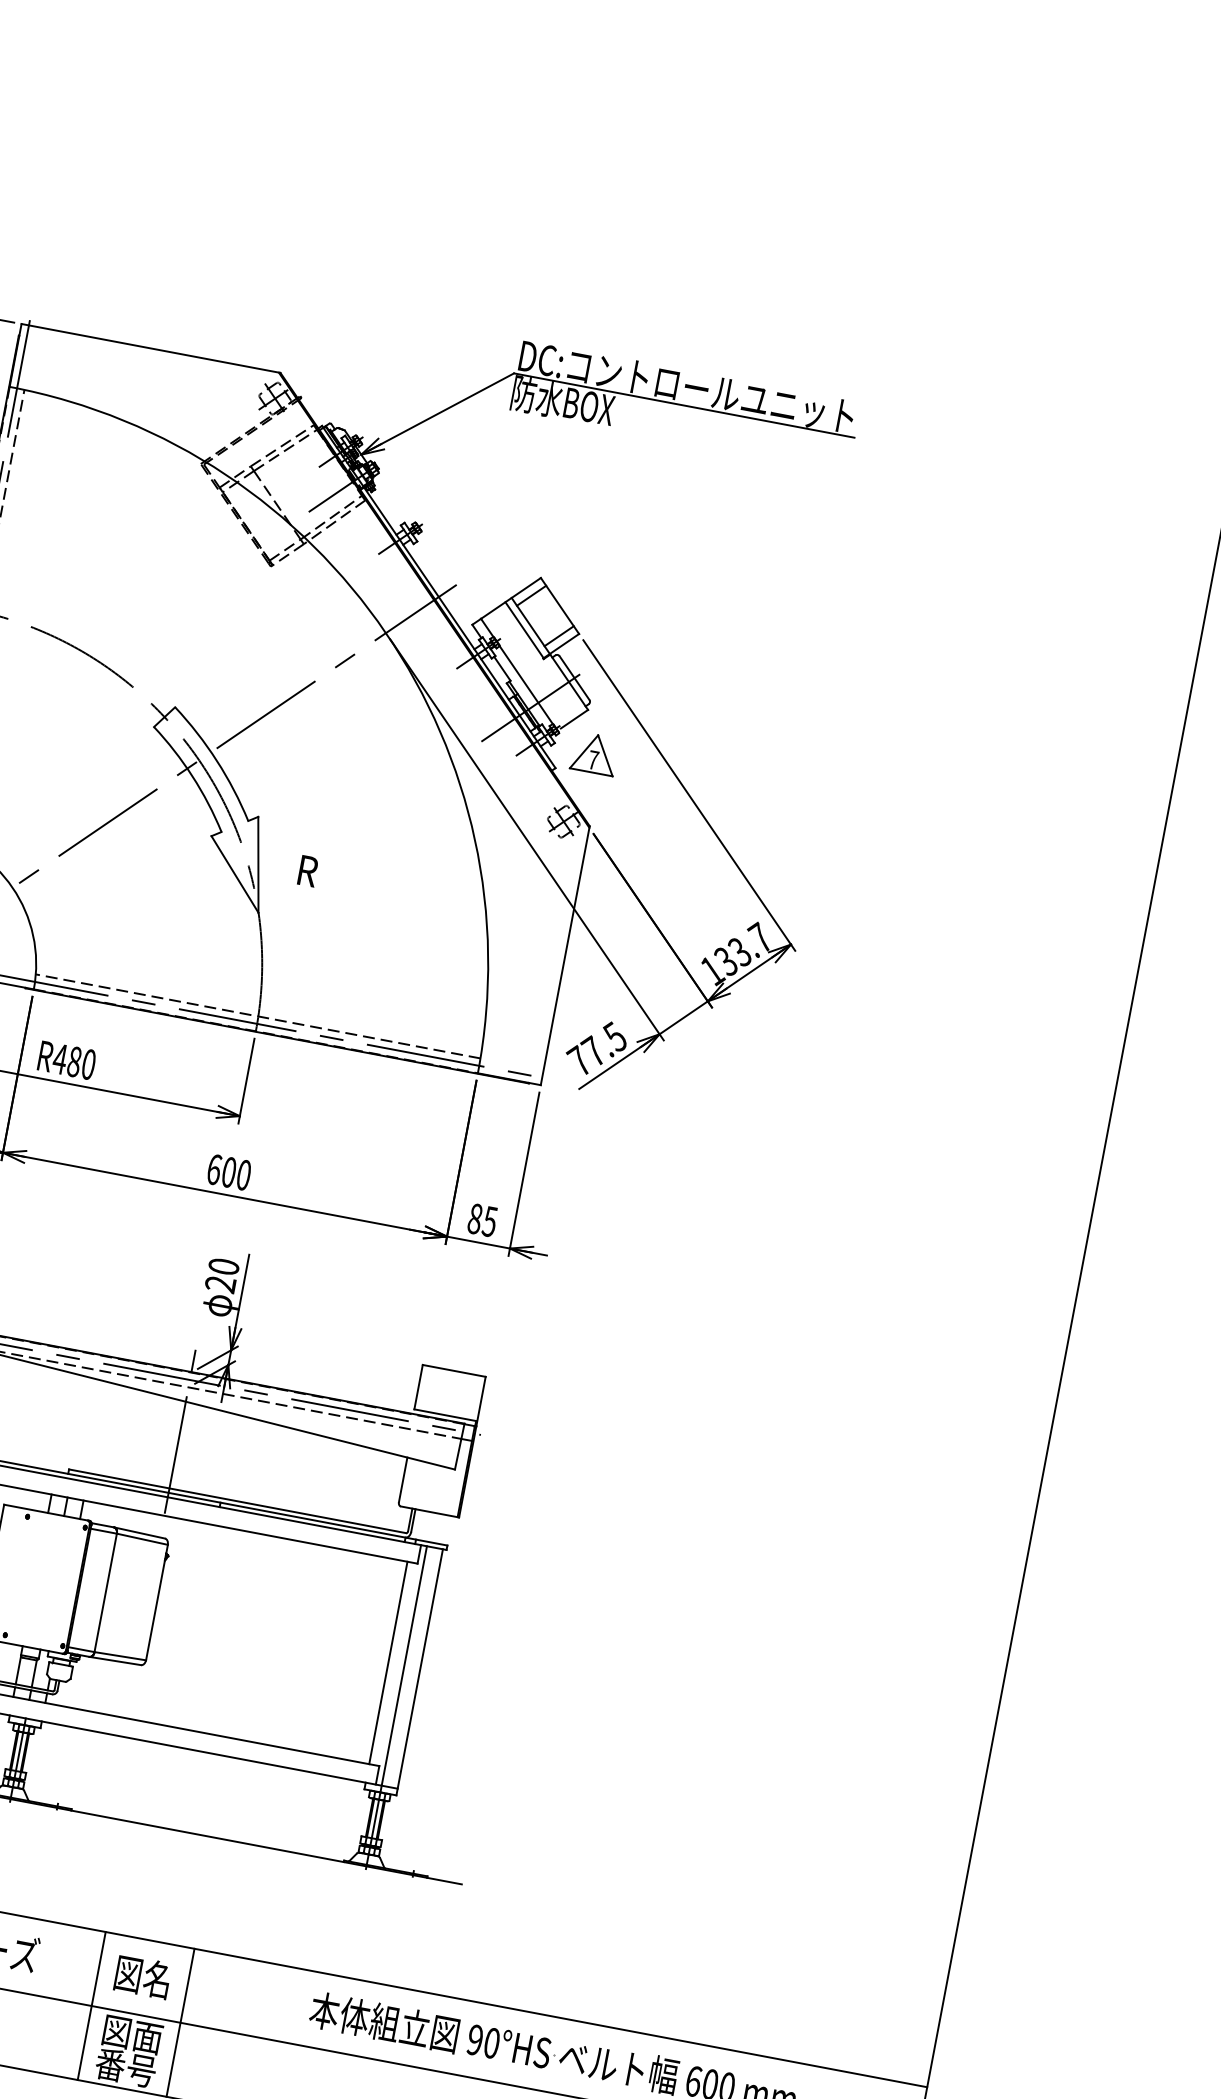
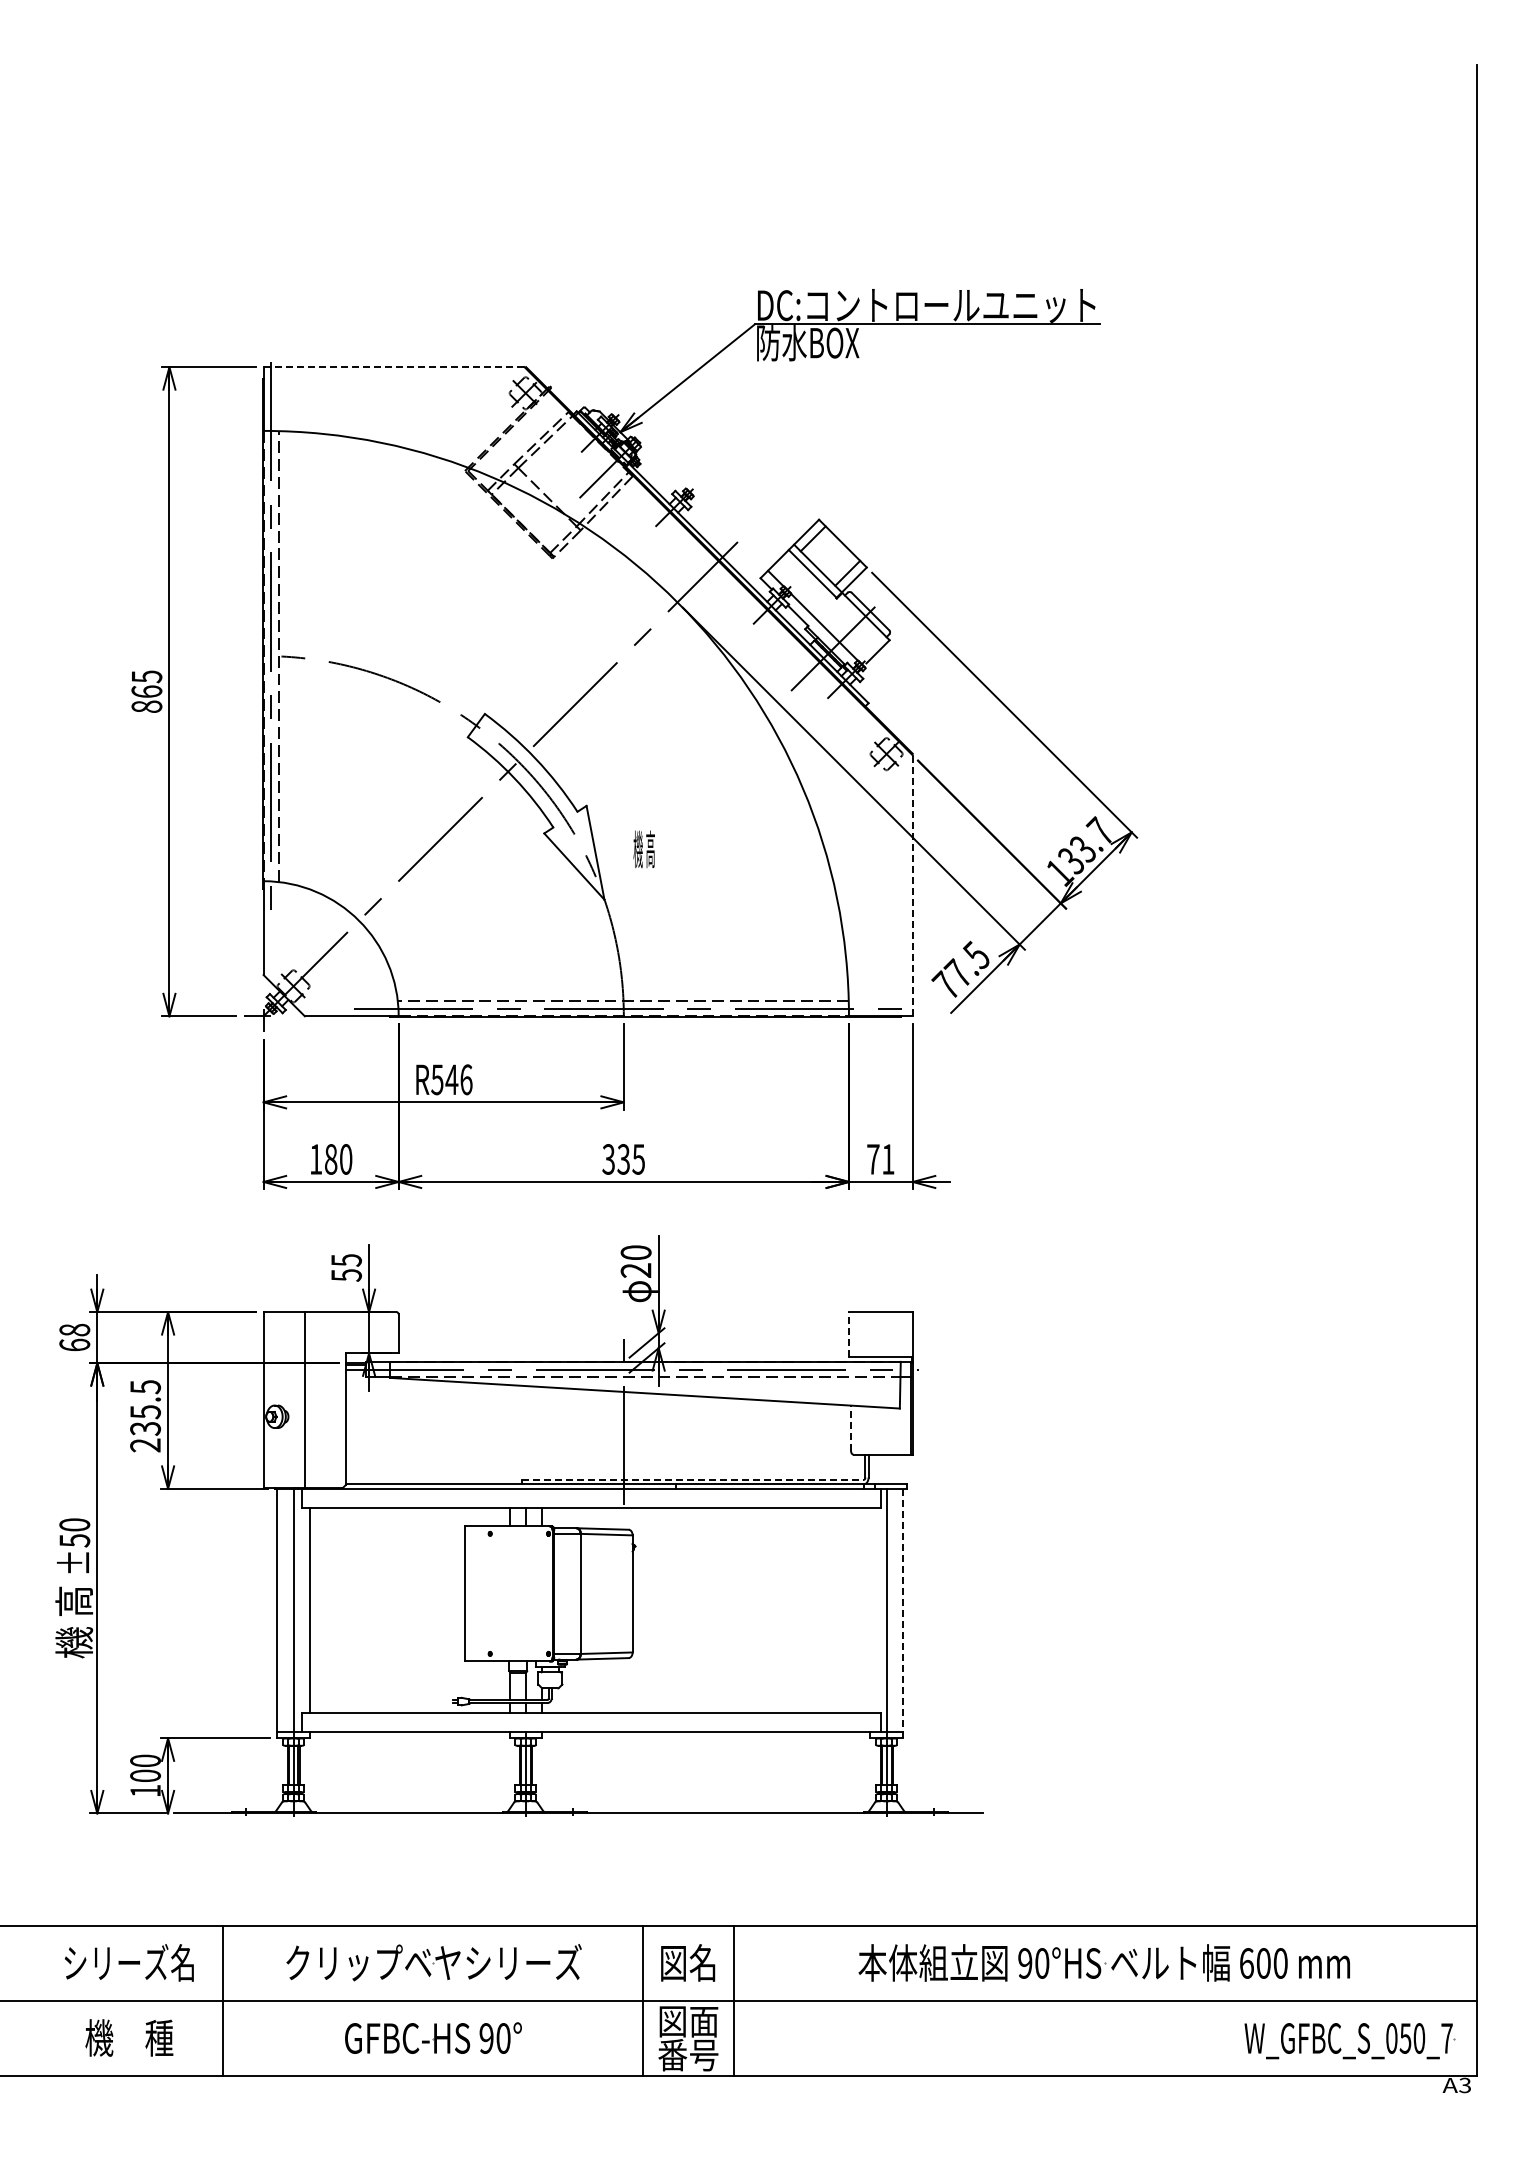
line: (151, 348) -> (395, 367), solid -> dashed
part: (594, 753) -> (903, 681), removed
text: (306, 870) -> (643, 849), R -> 機 高
line: (565, 955) -> (912, 884), solid -> dashed
text: (74, 1061) -> (451, 1079), R480 -> R546
text: (228, 1172) -> (623, 1159), 600 -> 335
text: (482, 1220) -> (880, 1159), 85 -> 71
line: (418, 1386) -> (848, 1334), solid -> dashed
line: (403, 1480) -> (851, 1428), solid -> dashed
line: (238, 1501) -> (693, 1479), solid -> dashed
line: (388, 1662) -> (870, 1609), removed
line: (419, 1672) -> (902, 1613), solid -> dashed

